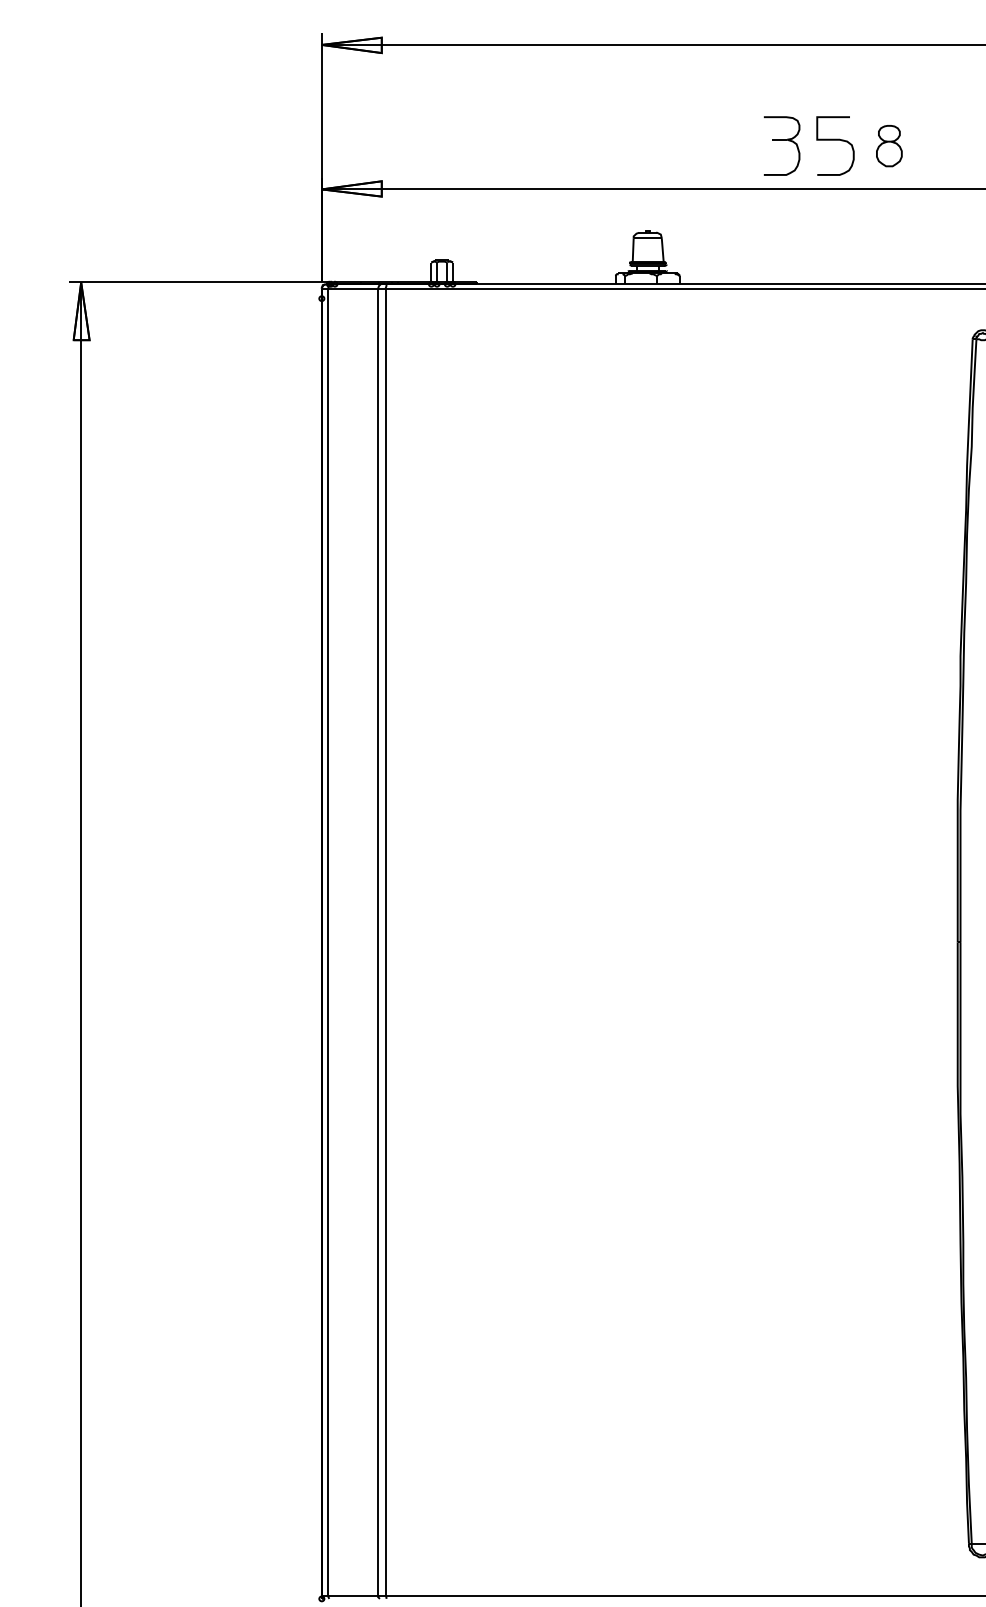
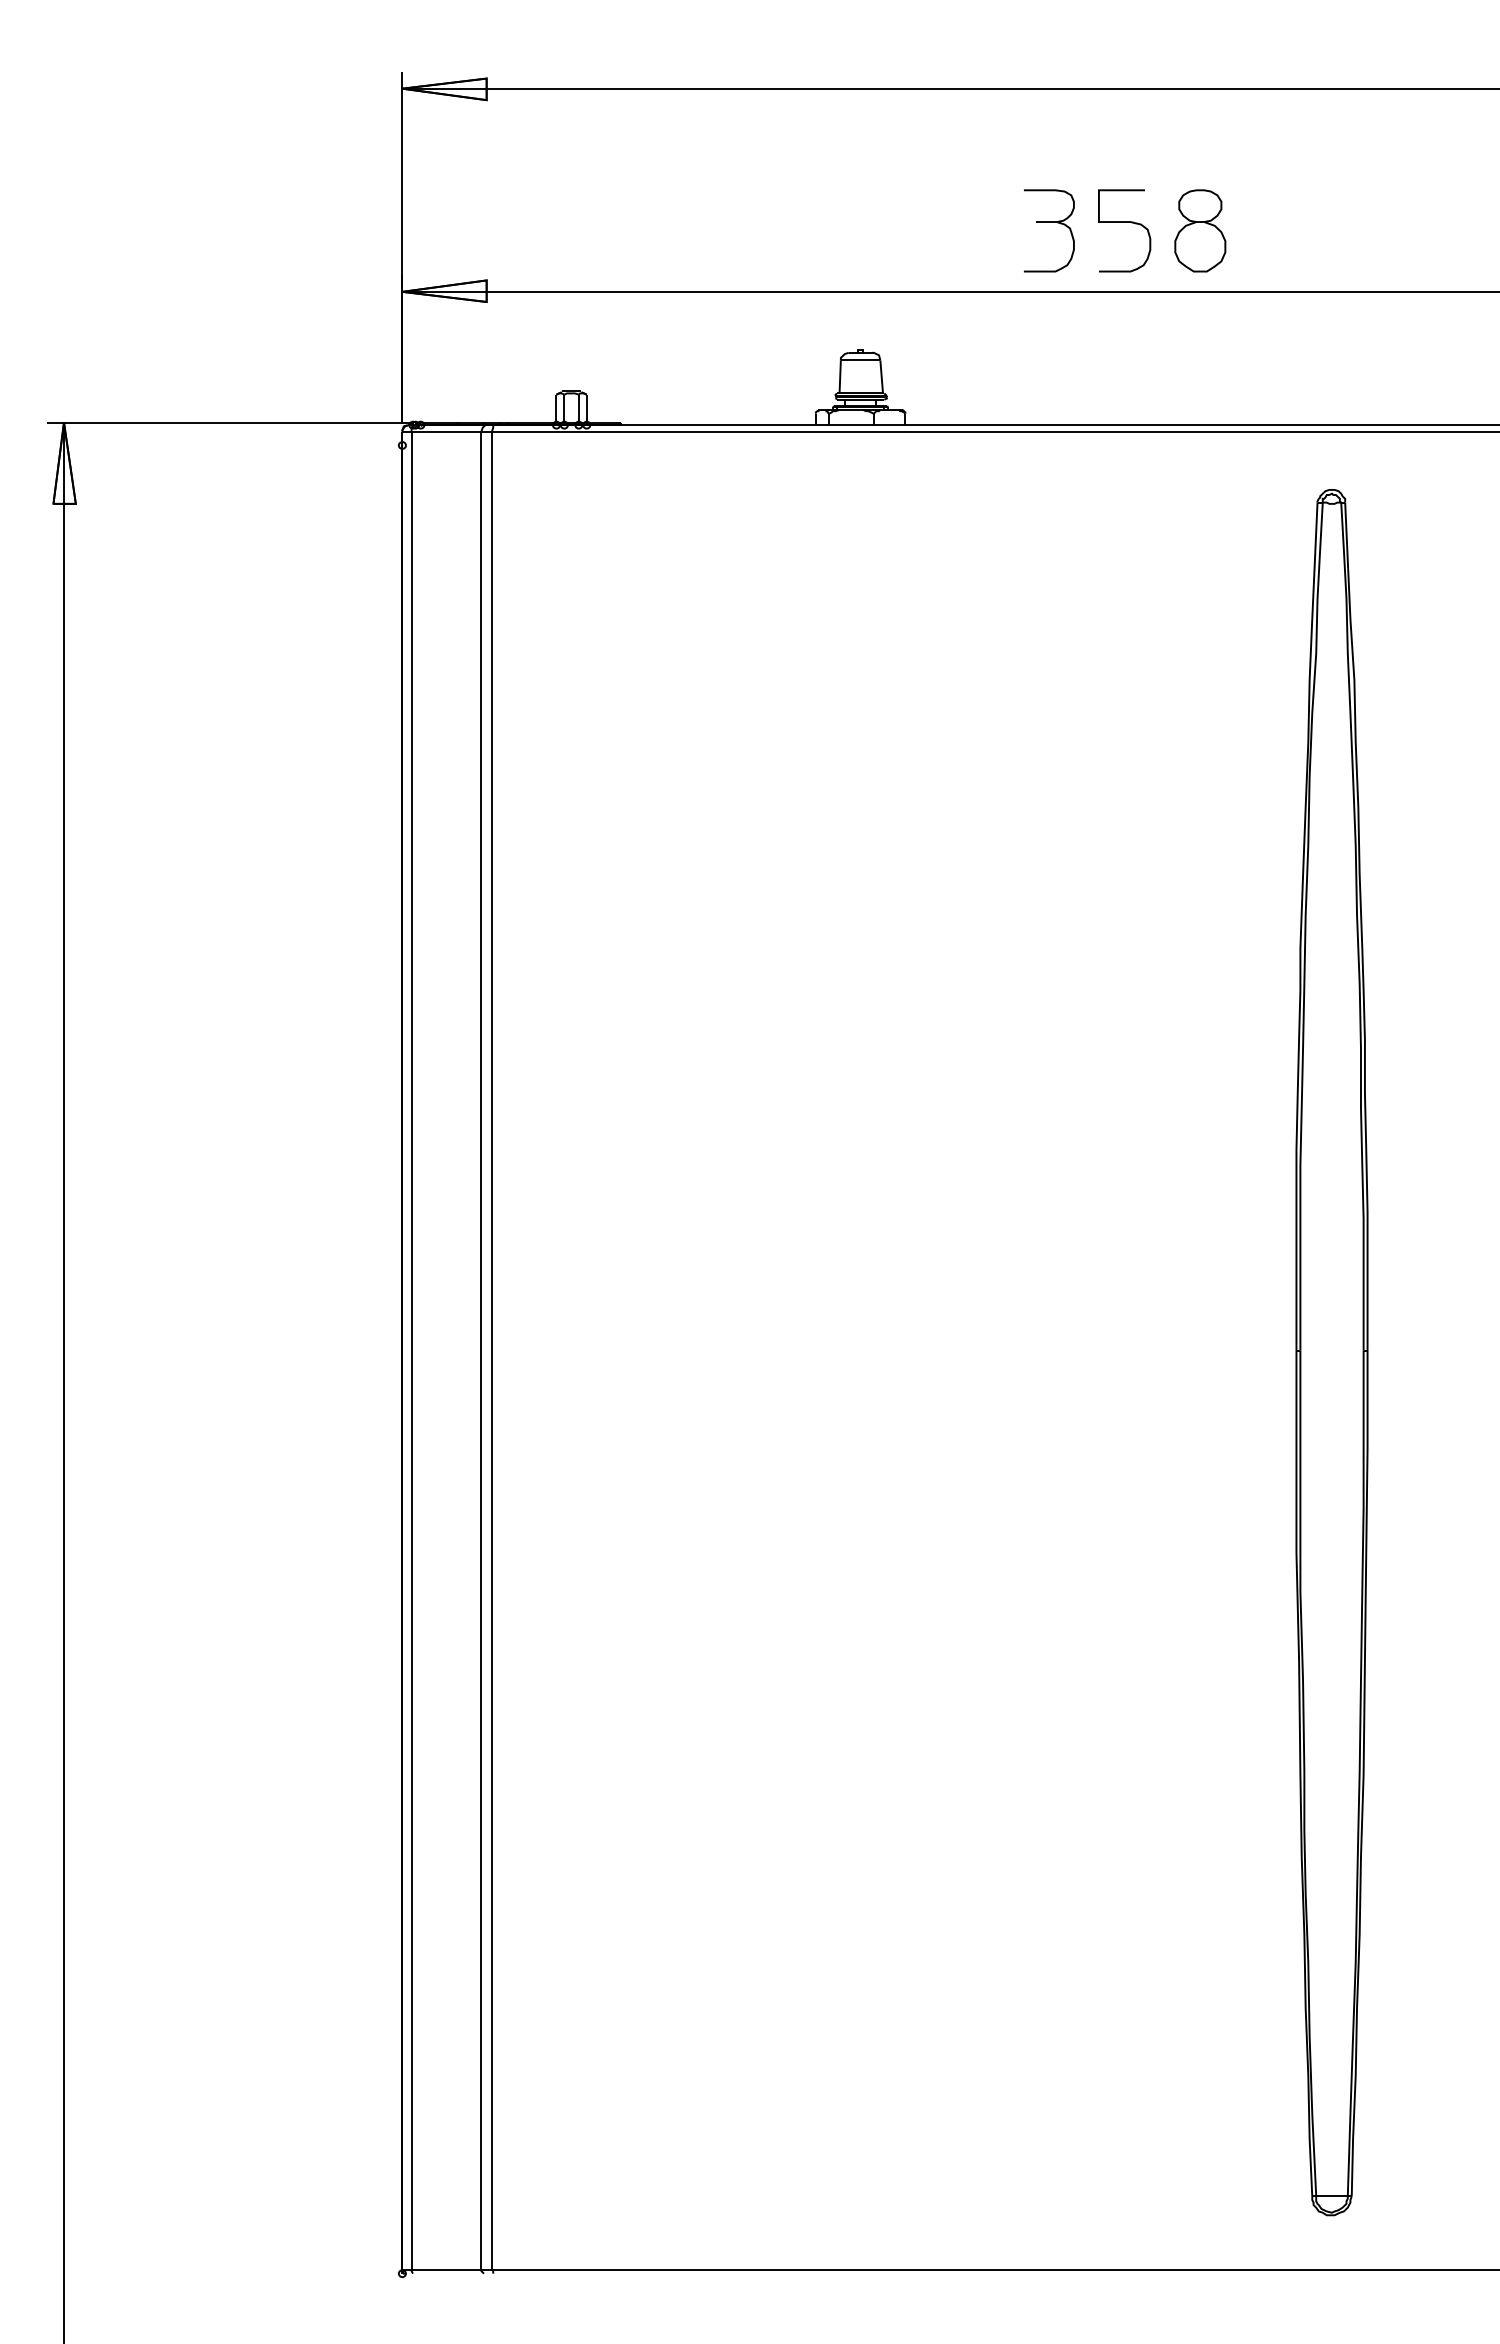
part: (889, 145) -> (1200, 230), size x1.43

